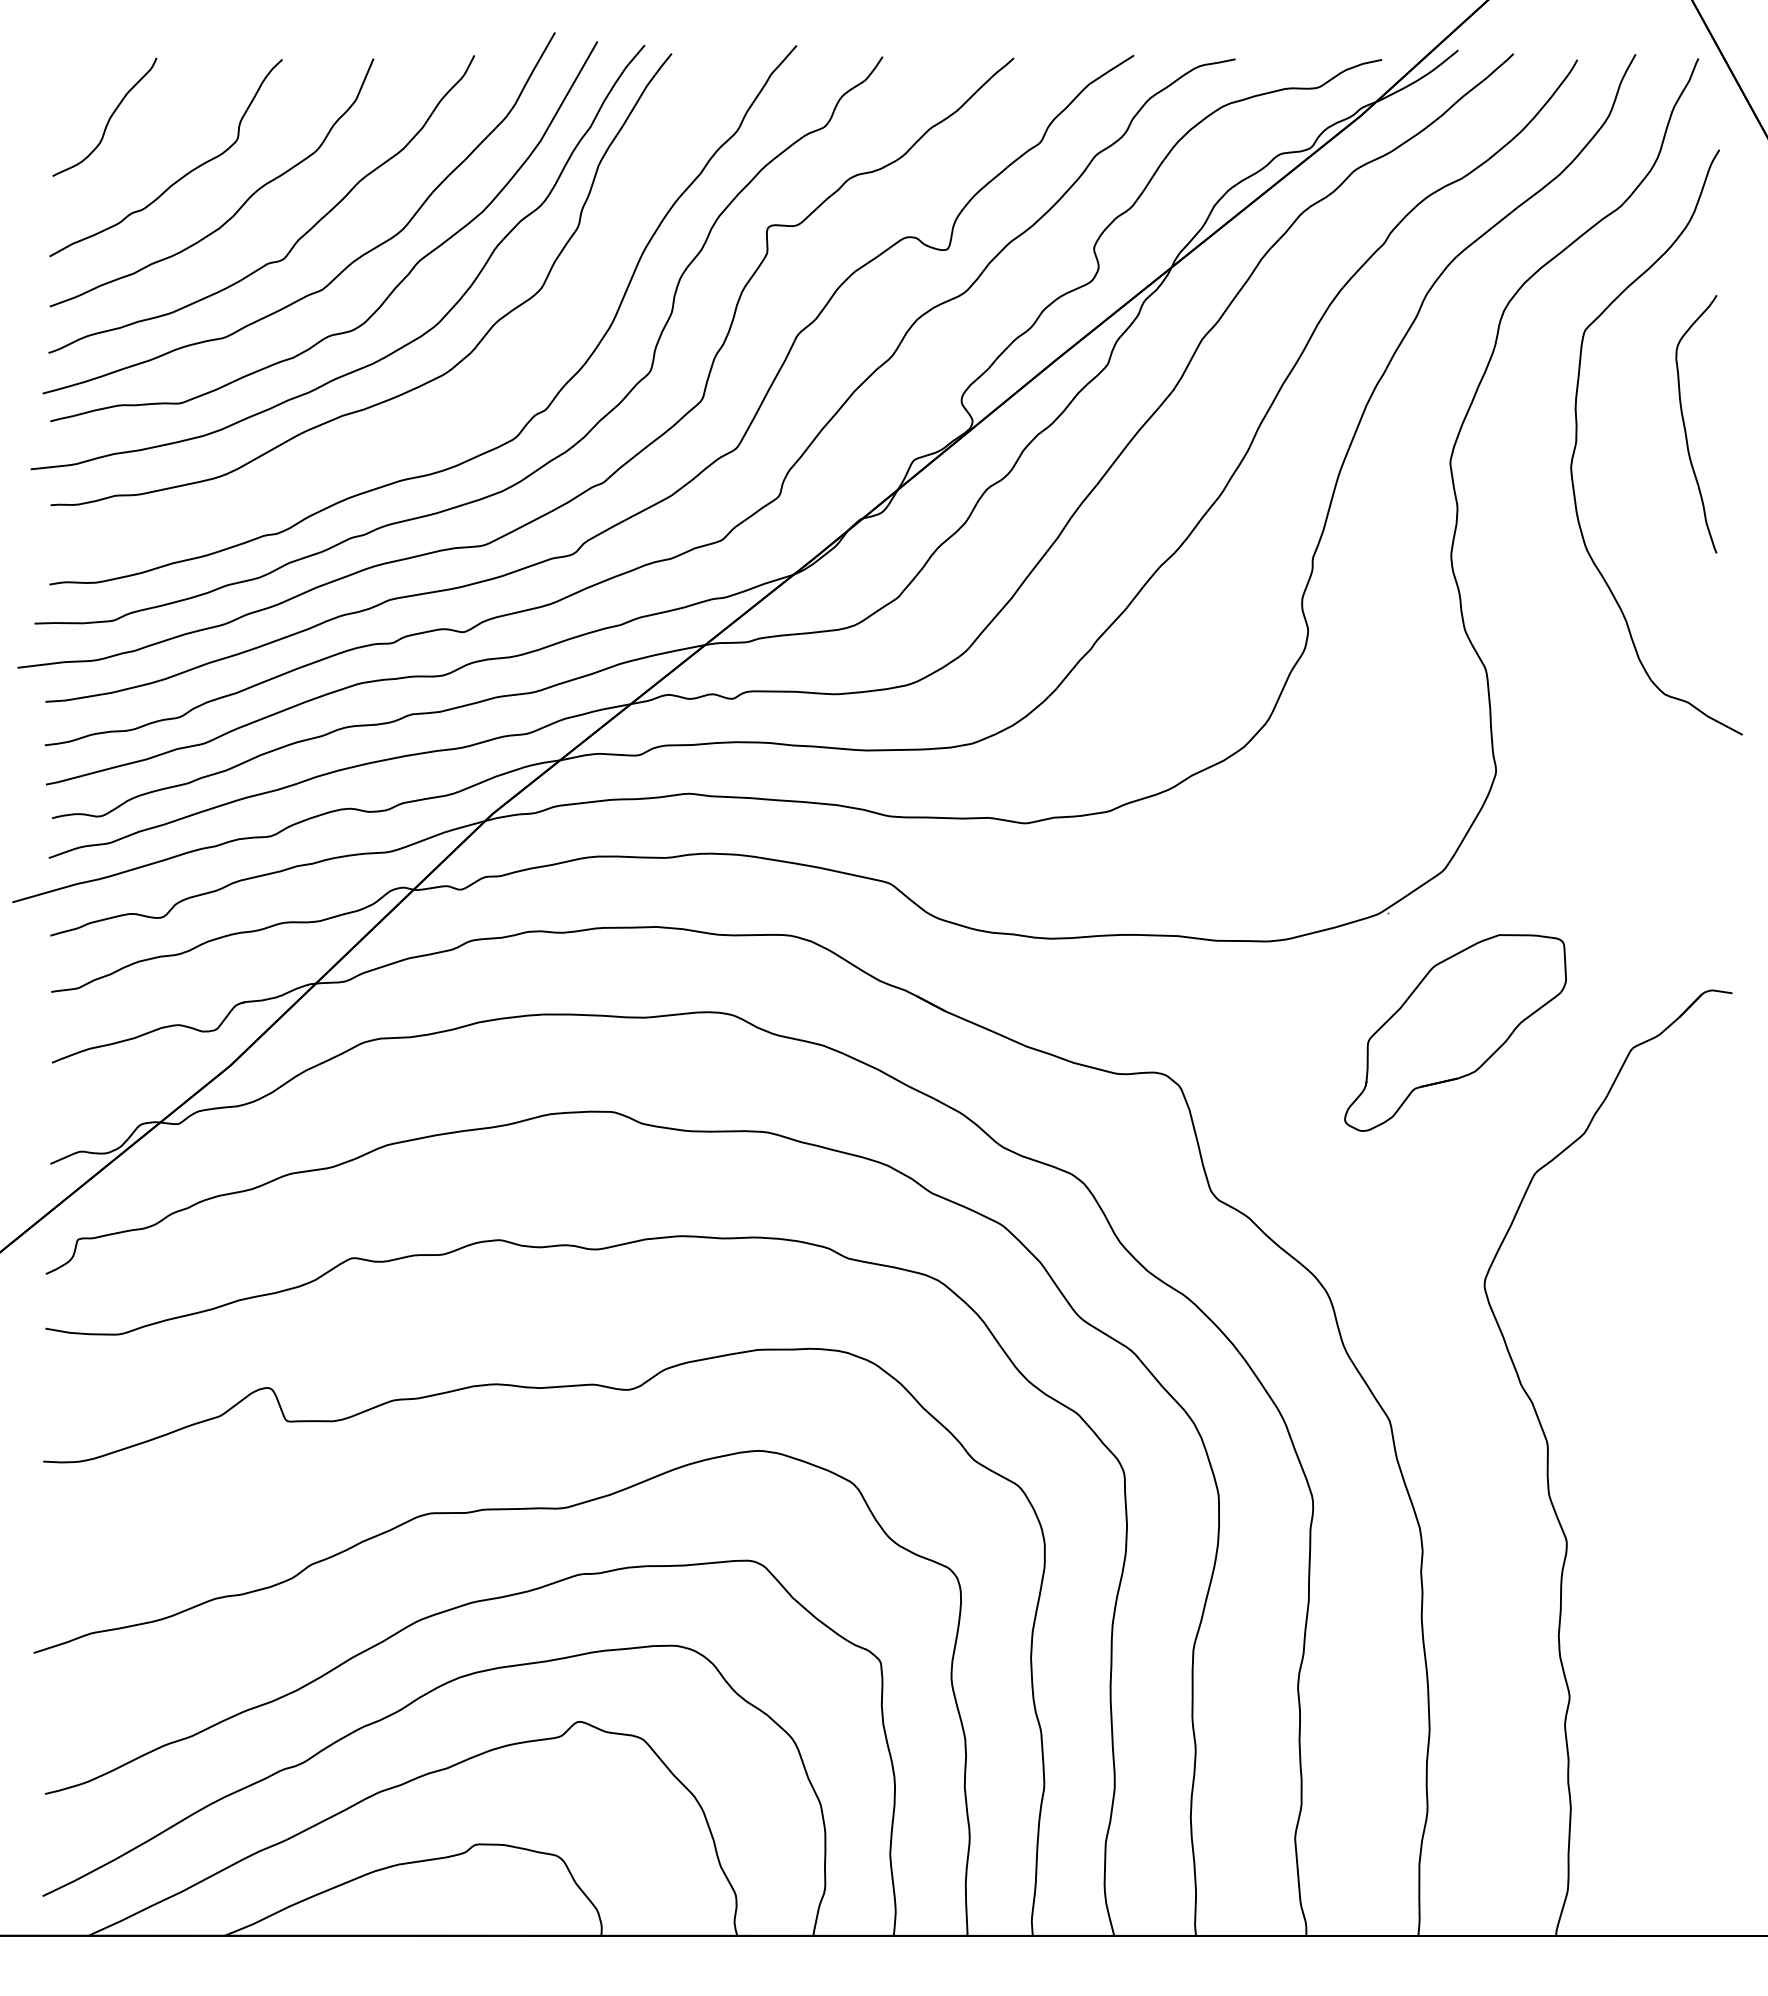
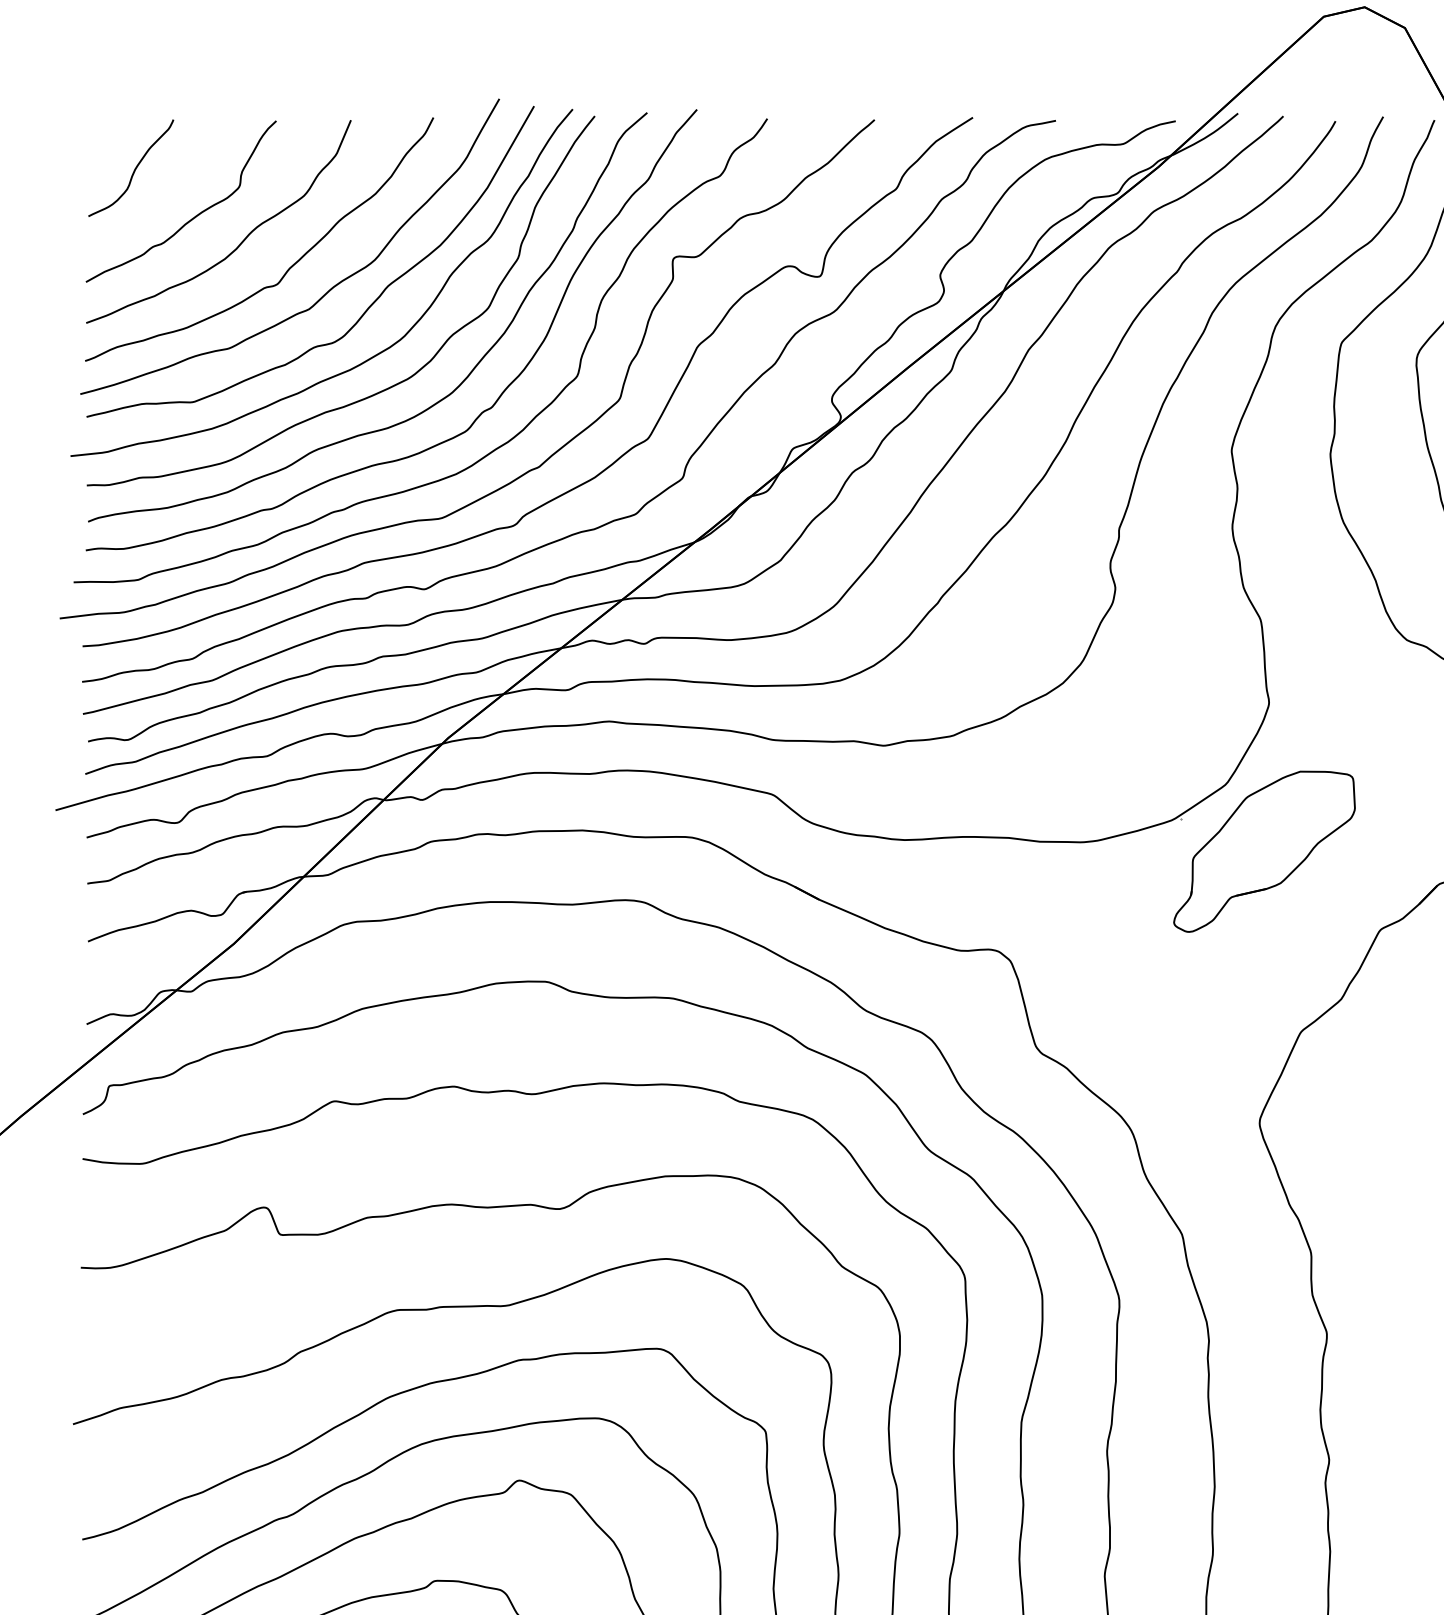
curve: (465, 411) -> (426, 408), added
part: (1455, 1032) -> (1264, 851), moved

